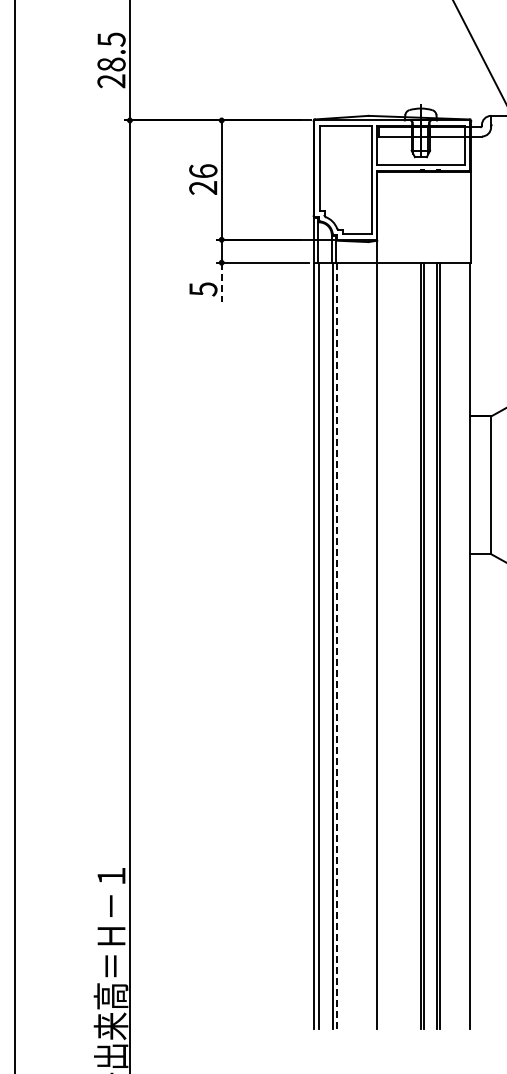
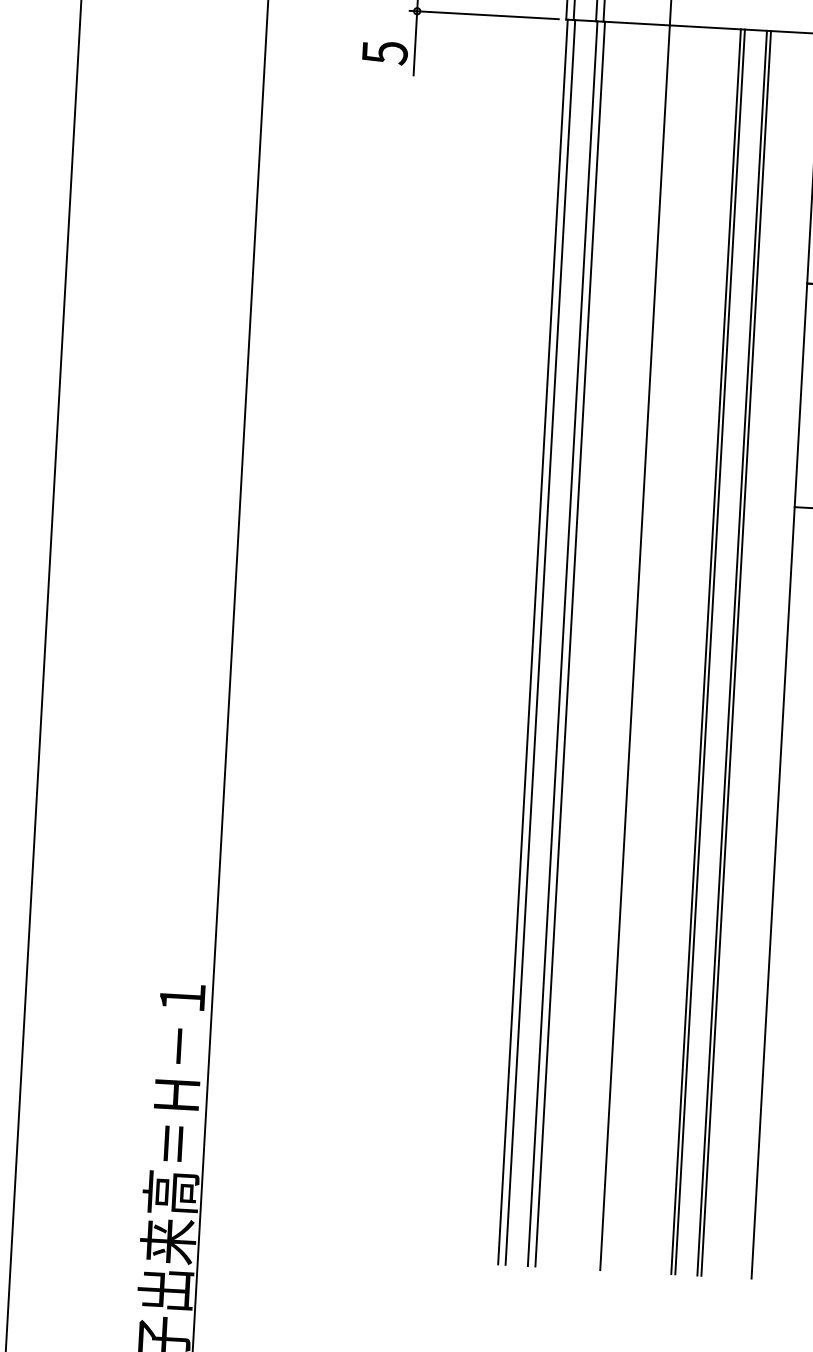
line: (221, 282) -> (415, 43), dashed -> solid
line: (337, 646) -> (570, 645), dashed -> solid

